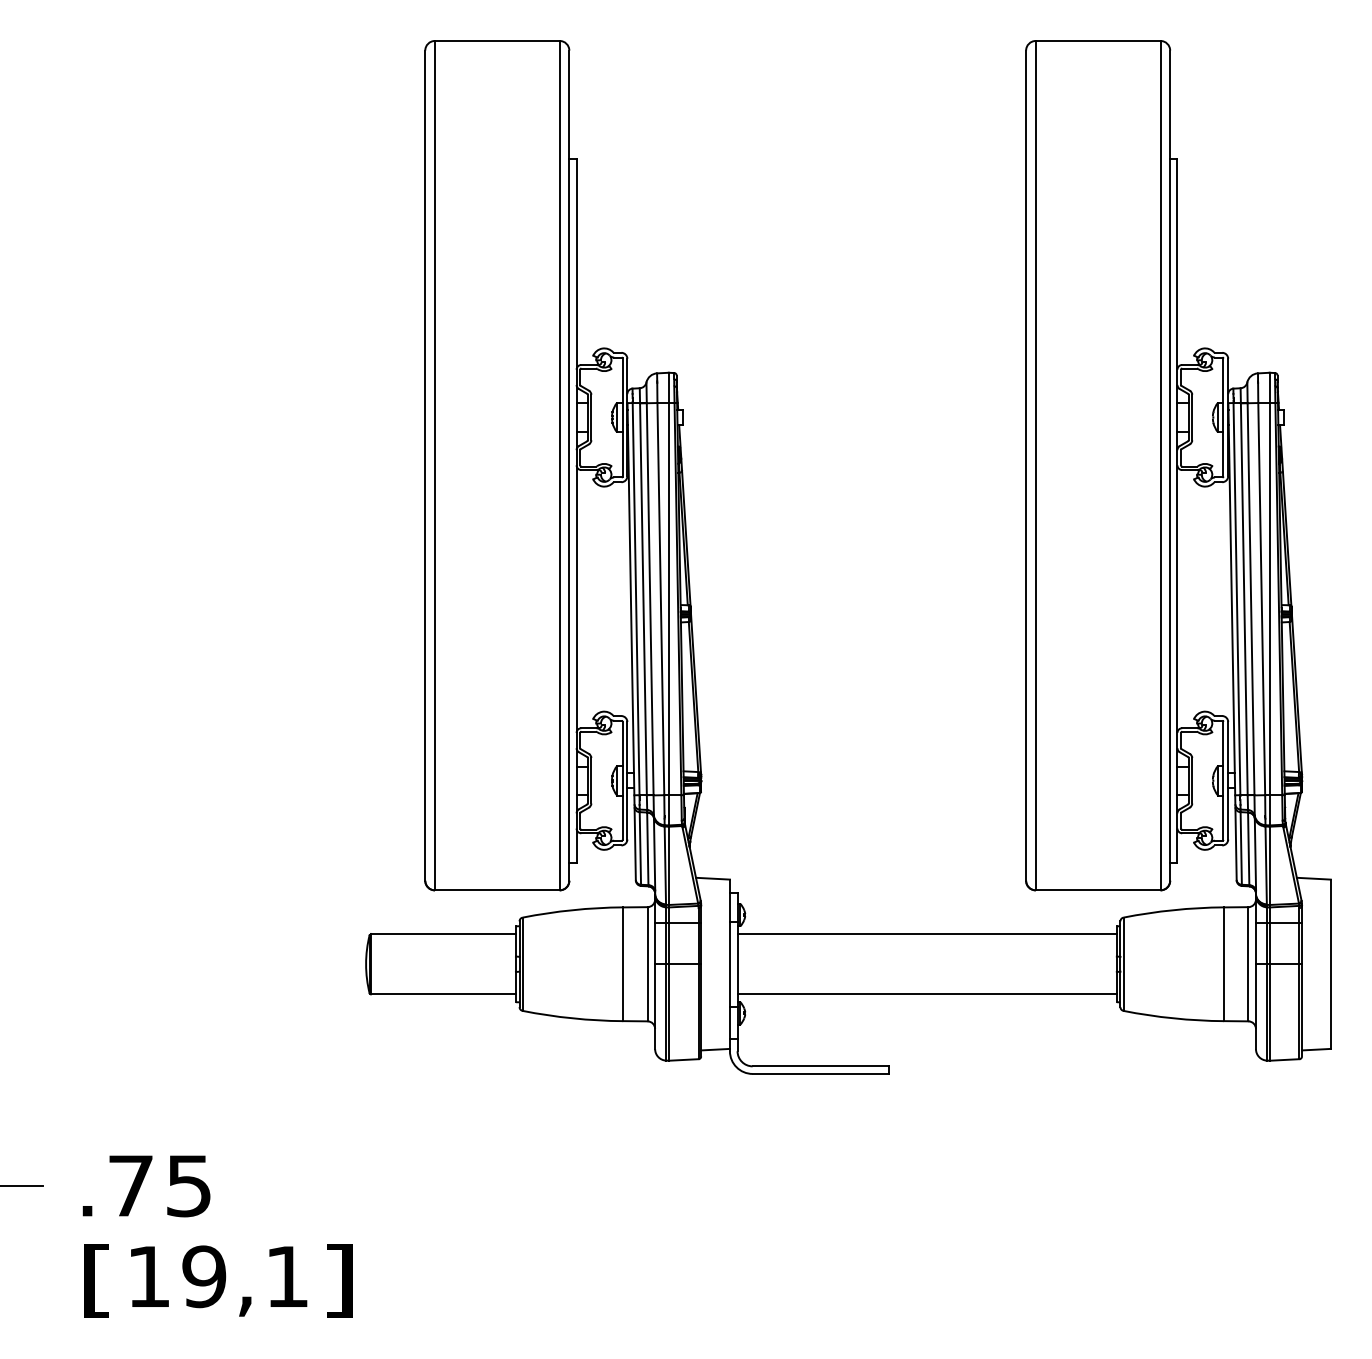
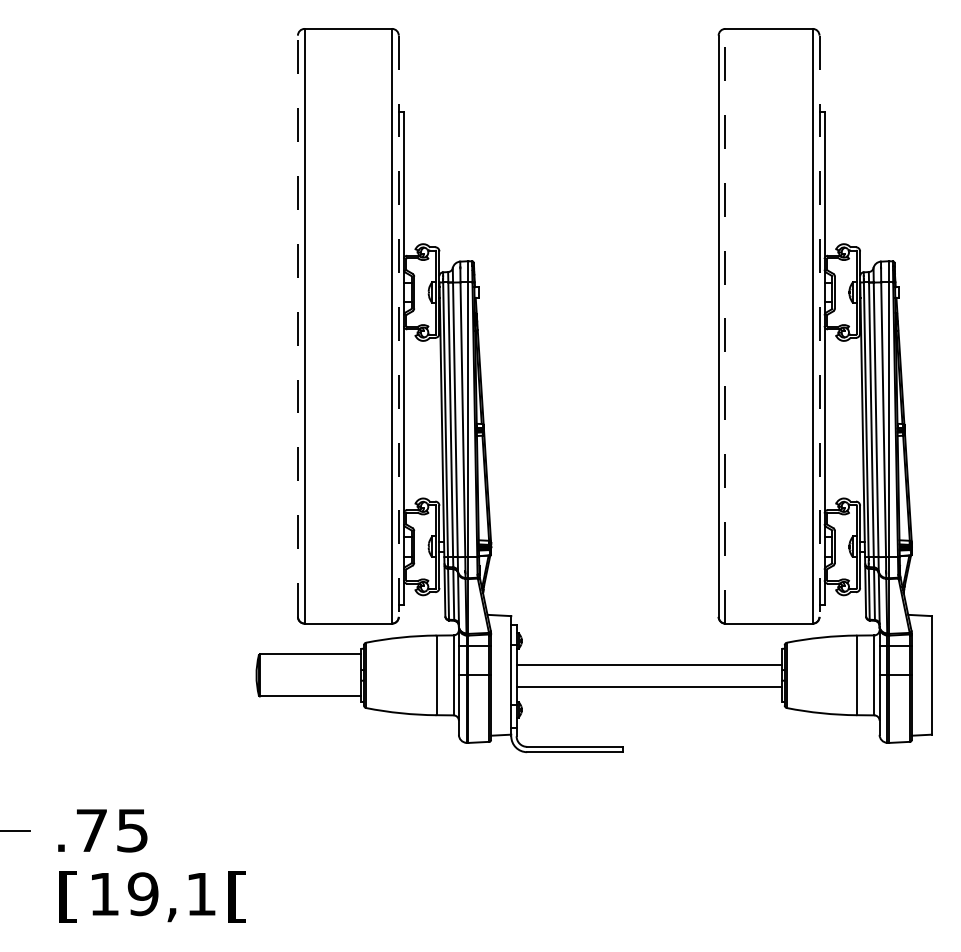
line: (425, 465) -> (298, 326), solid -> dashed
line: (1035, 465) -> (725, 326), solid -> dashed
line: (569, 466) -> (398, 326), solid -> dashed
line: (1170, 466) -> (819, 326), solid -> dashed
line: (926, 934) -> (648, 687), moved
line: (926, 994) -> (648, 665), moved
text: (339, 1280) -> (237, 896), ] -> [

